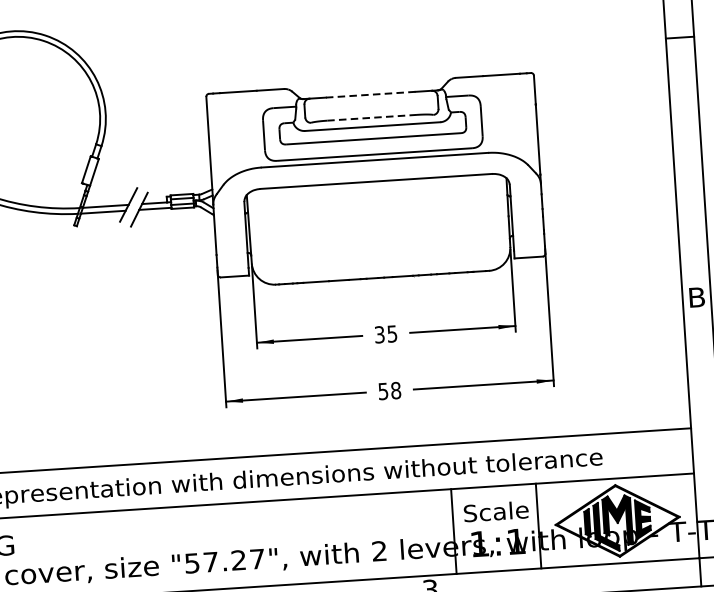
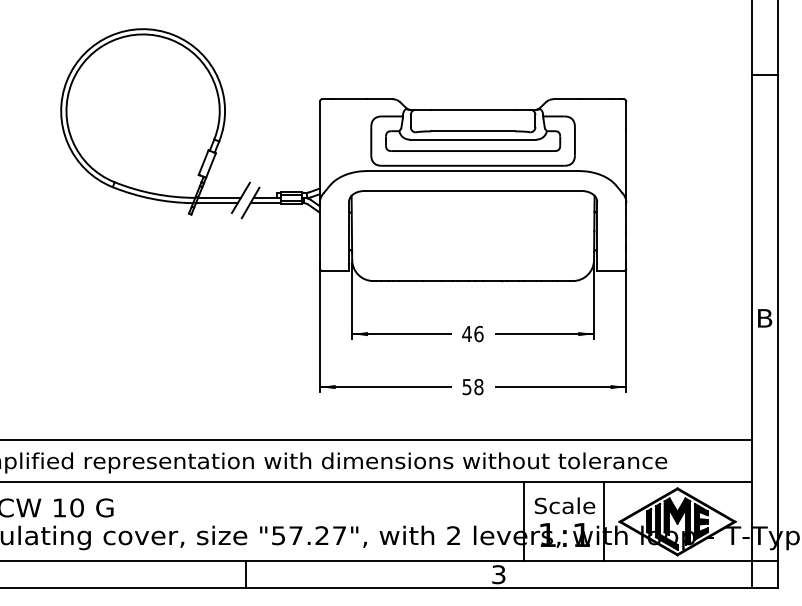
line: (371, 94) -> (473, 109), dashed -> solid
line: (372, 117) -> (473, 131), dashed -> solid
text: (385, 333) -> (472, 333), 35 -> 46

